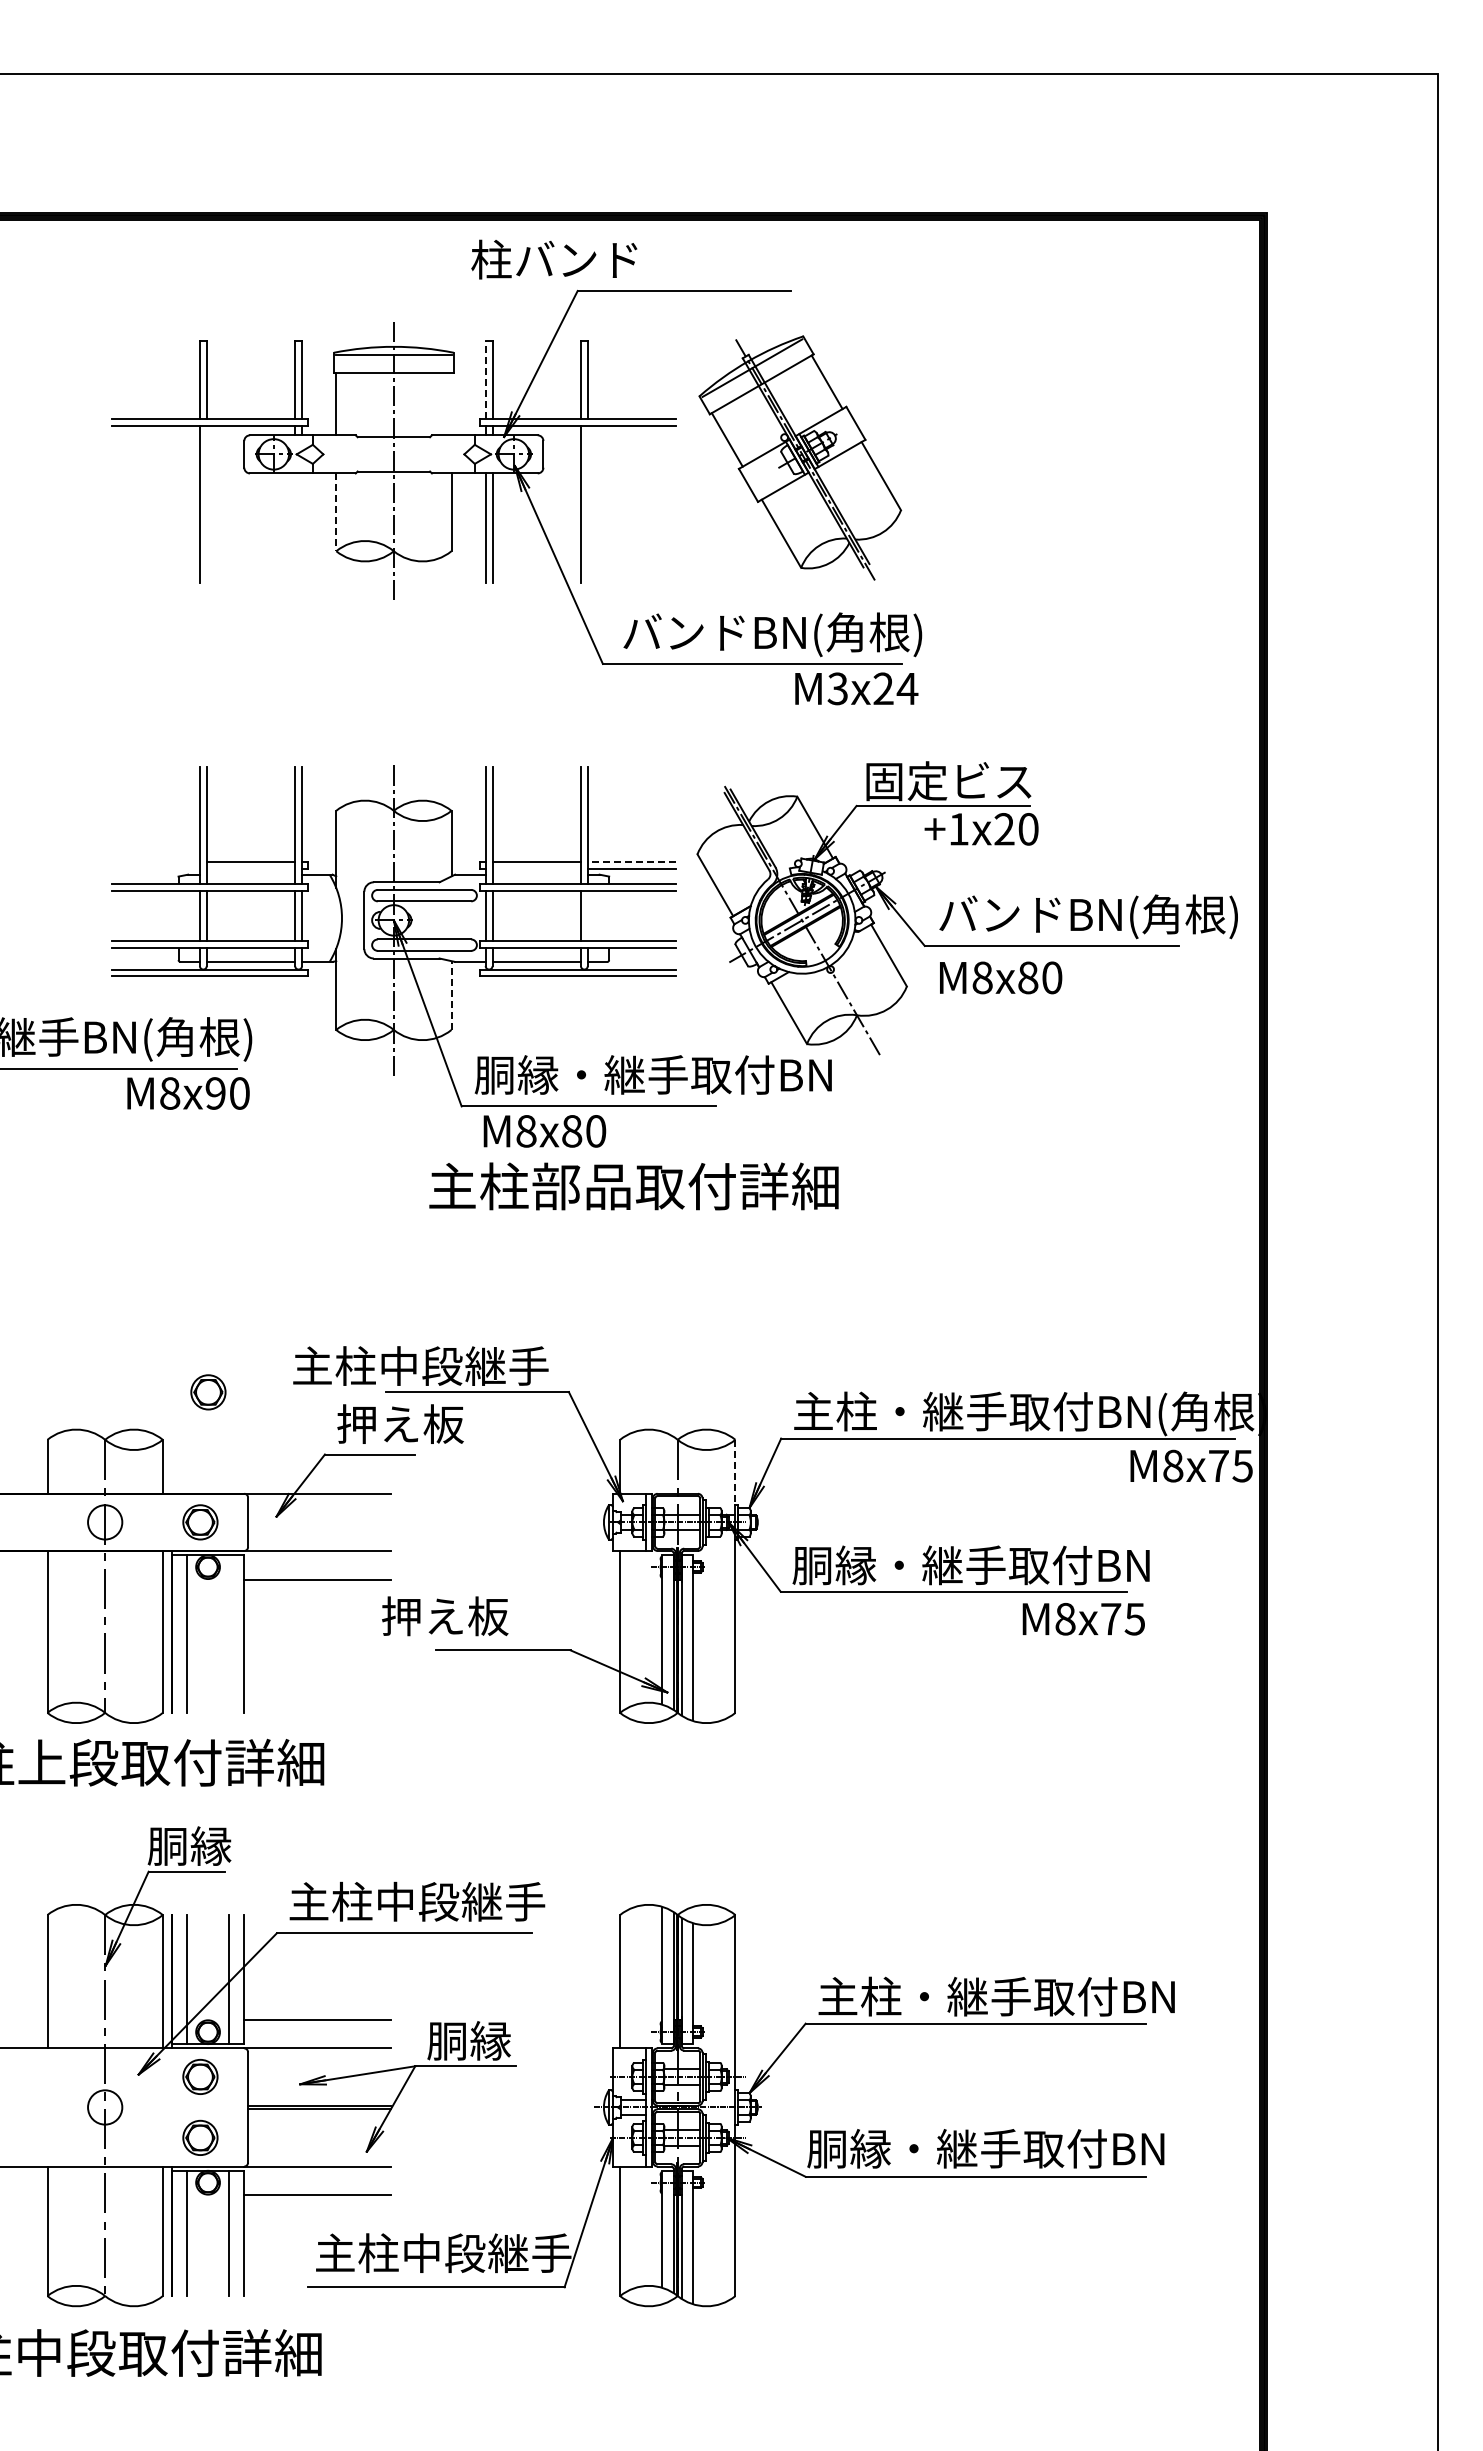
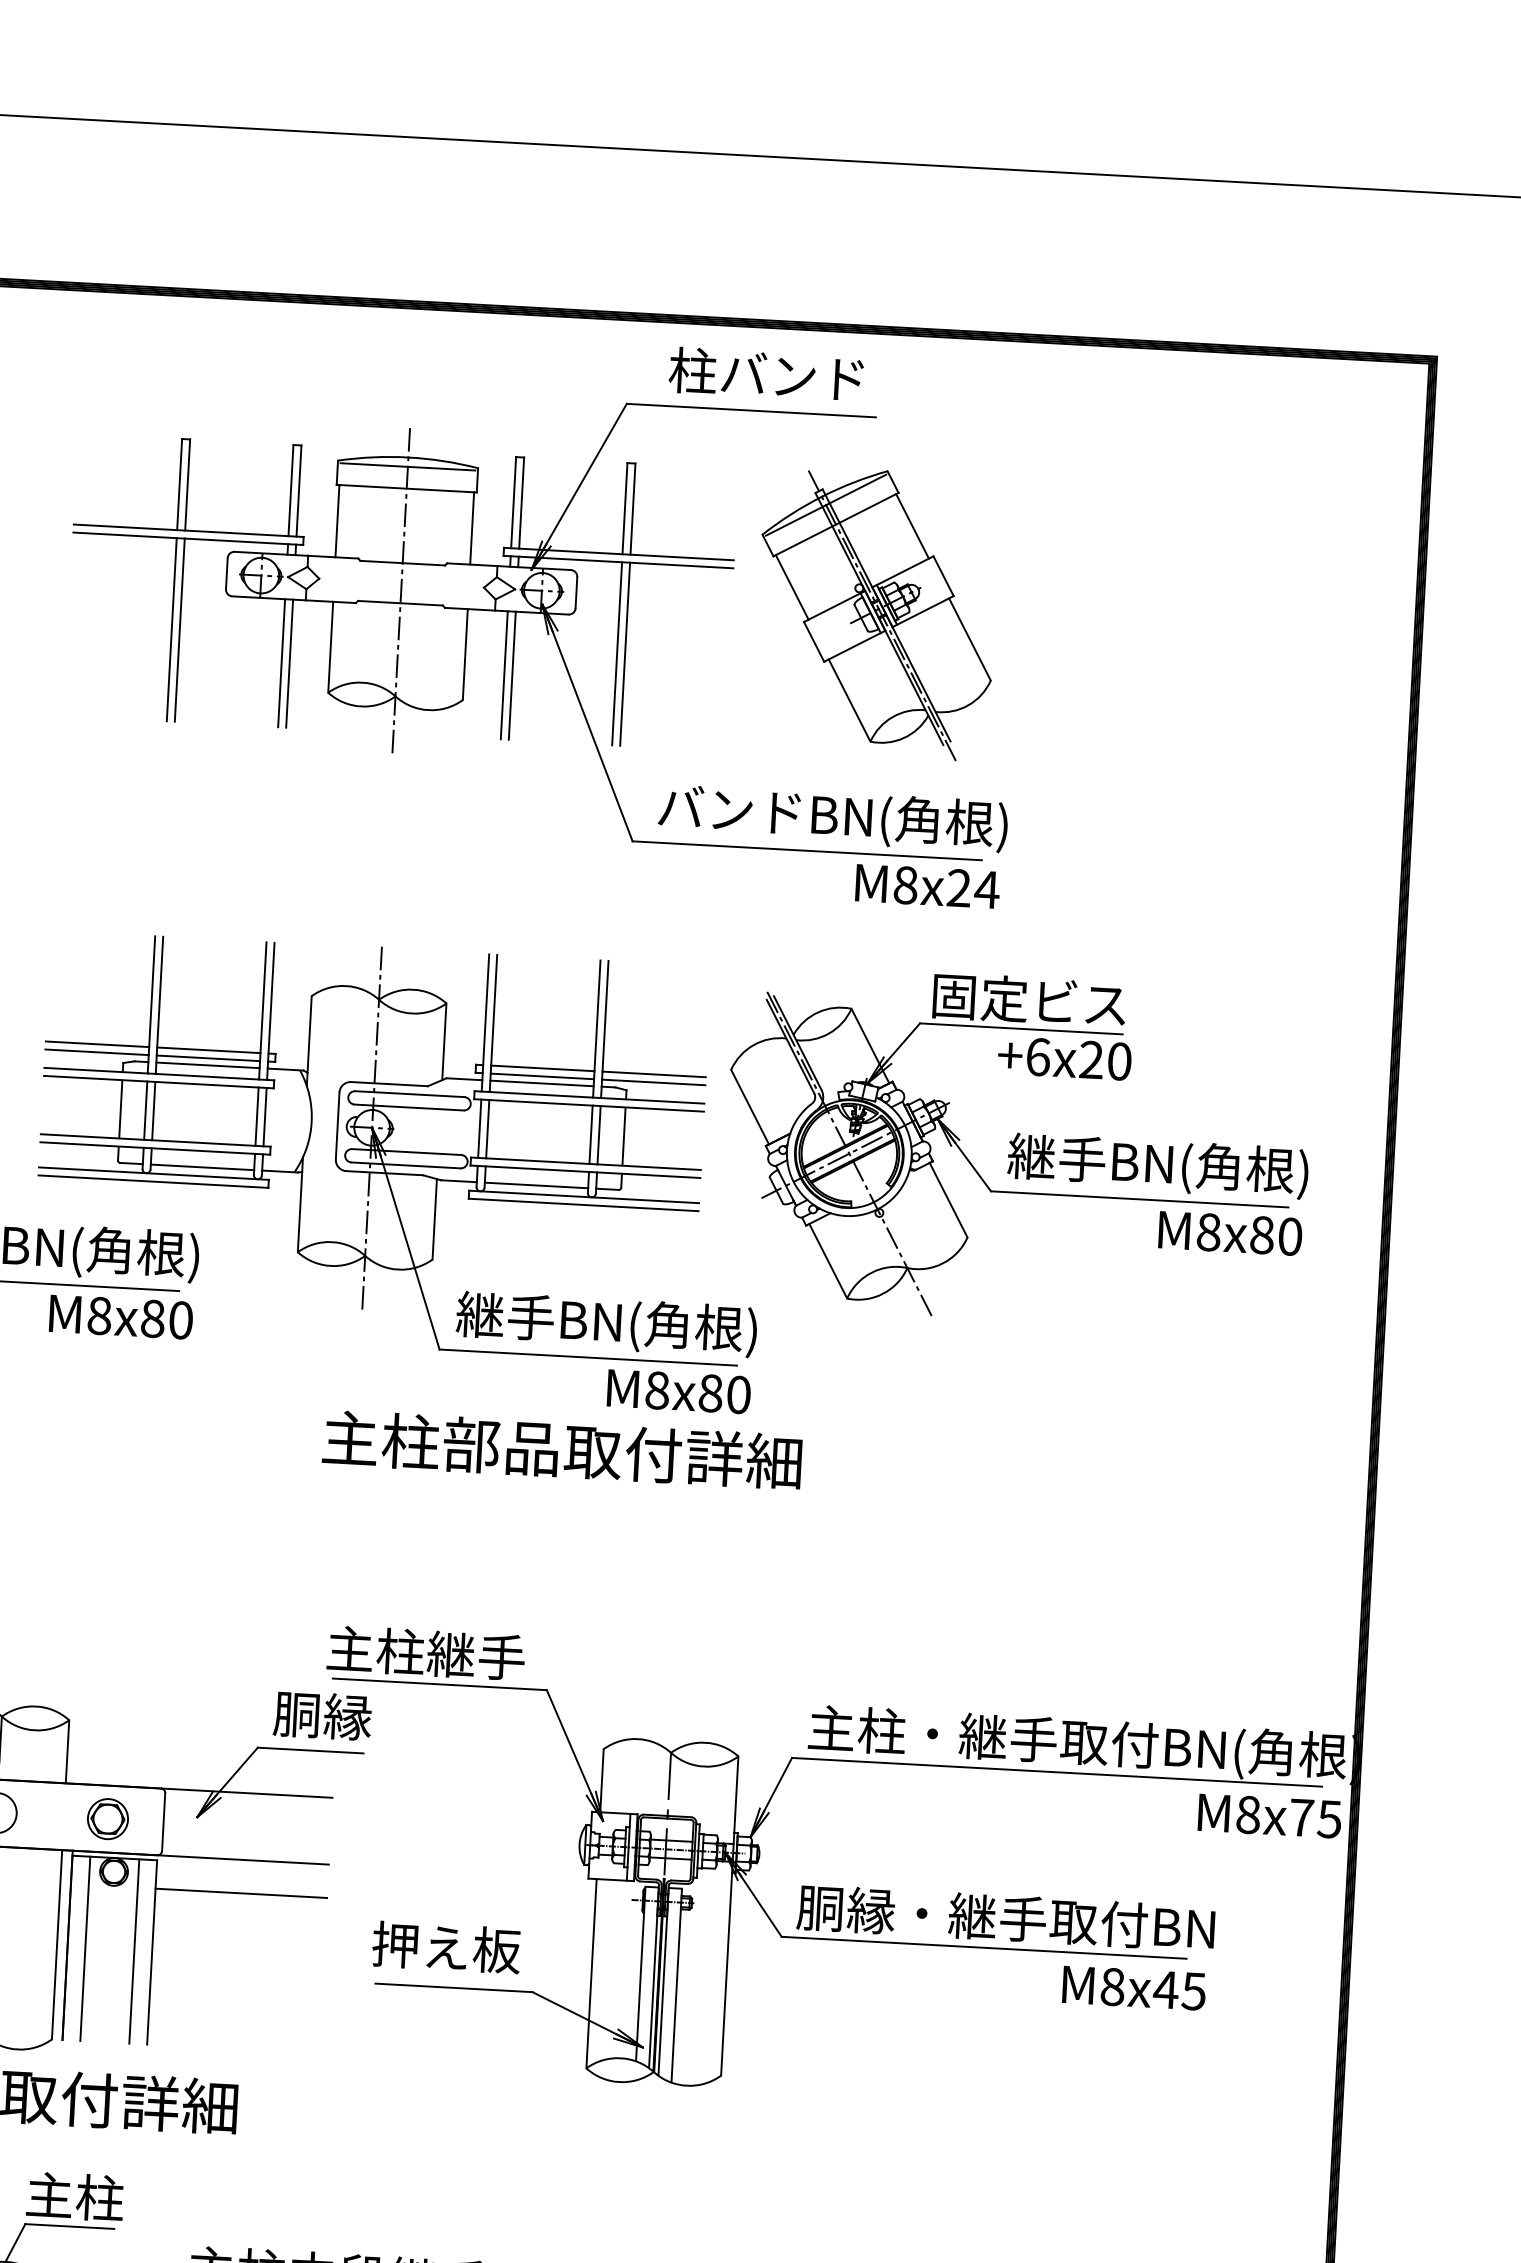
text: (554, 259) -> (766, 374), moved
line: (485, 380) -> (513, 502), dashed -> solid
line: (451, 404) -> (472, 528), added
line: (206, 504) -> (179, 629), added
line: (587, 504) -> (624, 654), added
line: (336, 512) -> (330, 647), dashed -> solid
line: (295, 527) -> (282, 662), added
line: (302, 527) -> (290, 662), added
text: (837, 688) -> (905, 884), M3x24 -> M8x24
text: (959, 829) -> (1038, 1057), +1x20 -> +6x20
line: (155, 861) -> (97, 1043), added
line: (631, 861) -> (653, 1074), dashed -> solid
line: (155, 868) -> (96, 1052), added
line: (250, 868) -> (207, 1058), added
line: (536, 868) -> (542, 1076), added
line: (250, 874) -> (207, 1065), added
line: (536, 874) -> (541, 1083), added
line: (178, 915) -> (120, 1108), added
line: (609, 915) -> (624, 1135), added
line: (587, 916) -> (598, 1135), added
text: (1087, 916) -> (1183, 1167), バンドBN(角根) -> 継手BN(角根)
text: (1001, 977) -> (1231, 1233), moved
line: (451, 995) -> (434, 1219), dashed -> solid
text: (652, 1077) -> (664, 1327), 胴縁・継手取付BN -> 継手BN(角根)
text: (215, 1093) -> (152, 1318), M8x90 -> M8x80
text: (544, 1131) -> (678, 1391), moved
text: (633, 1186) -> (561, 1450), moved
text: (377, 1365) -> (324, 1646), 主柱中段継手 -> 主柱継手
part: (208, 1392) -> (125, 1667), removed
text: (400, 1424) -> (347, 1717), 押え板 -> 胴縁
line: (735, 1472) -> (736, 1794), dashed -> solid
text: (445, 1616) -> (446, 1947), moved
text: (1110, 1619) -> (1165, 1990), M8x75 -> M8x45
line: (229, 1633) -> (134, 1950), added
text: (189, 1845) -> (74, 2196), 胴縁 -> 主柱

